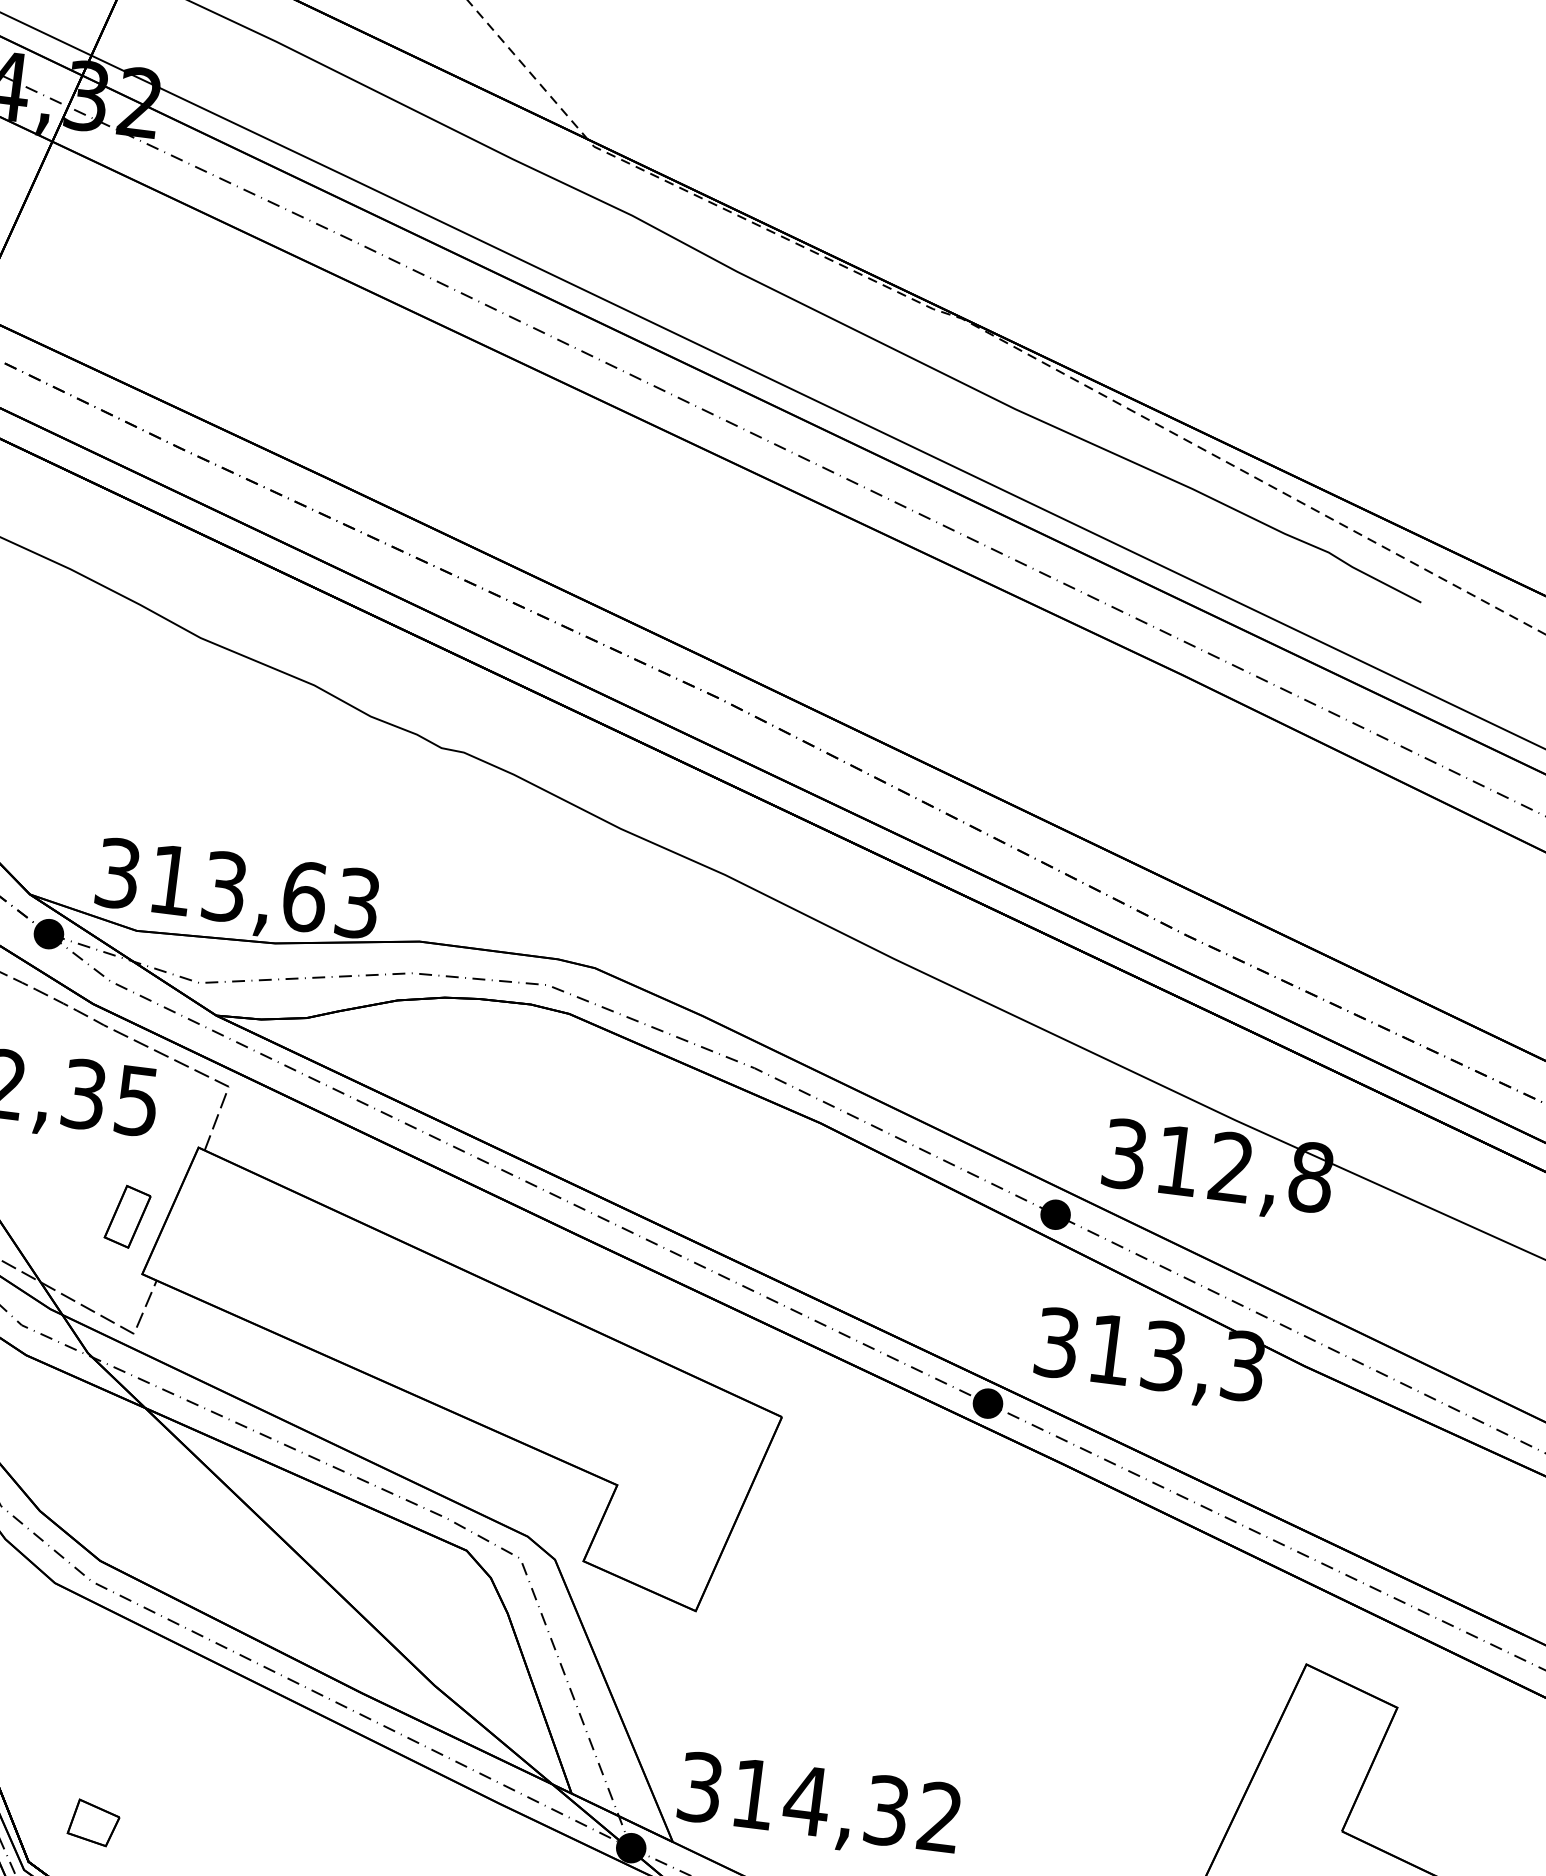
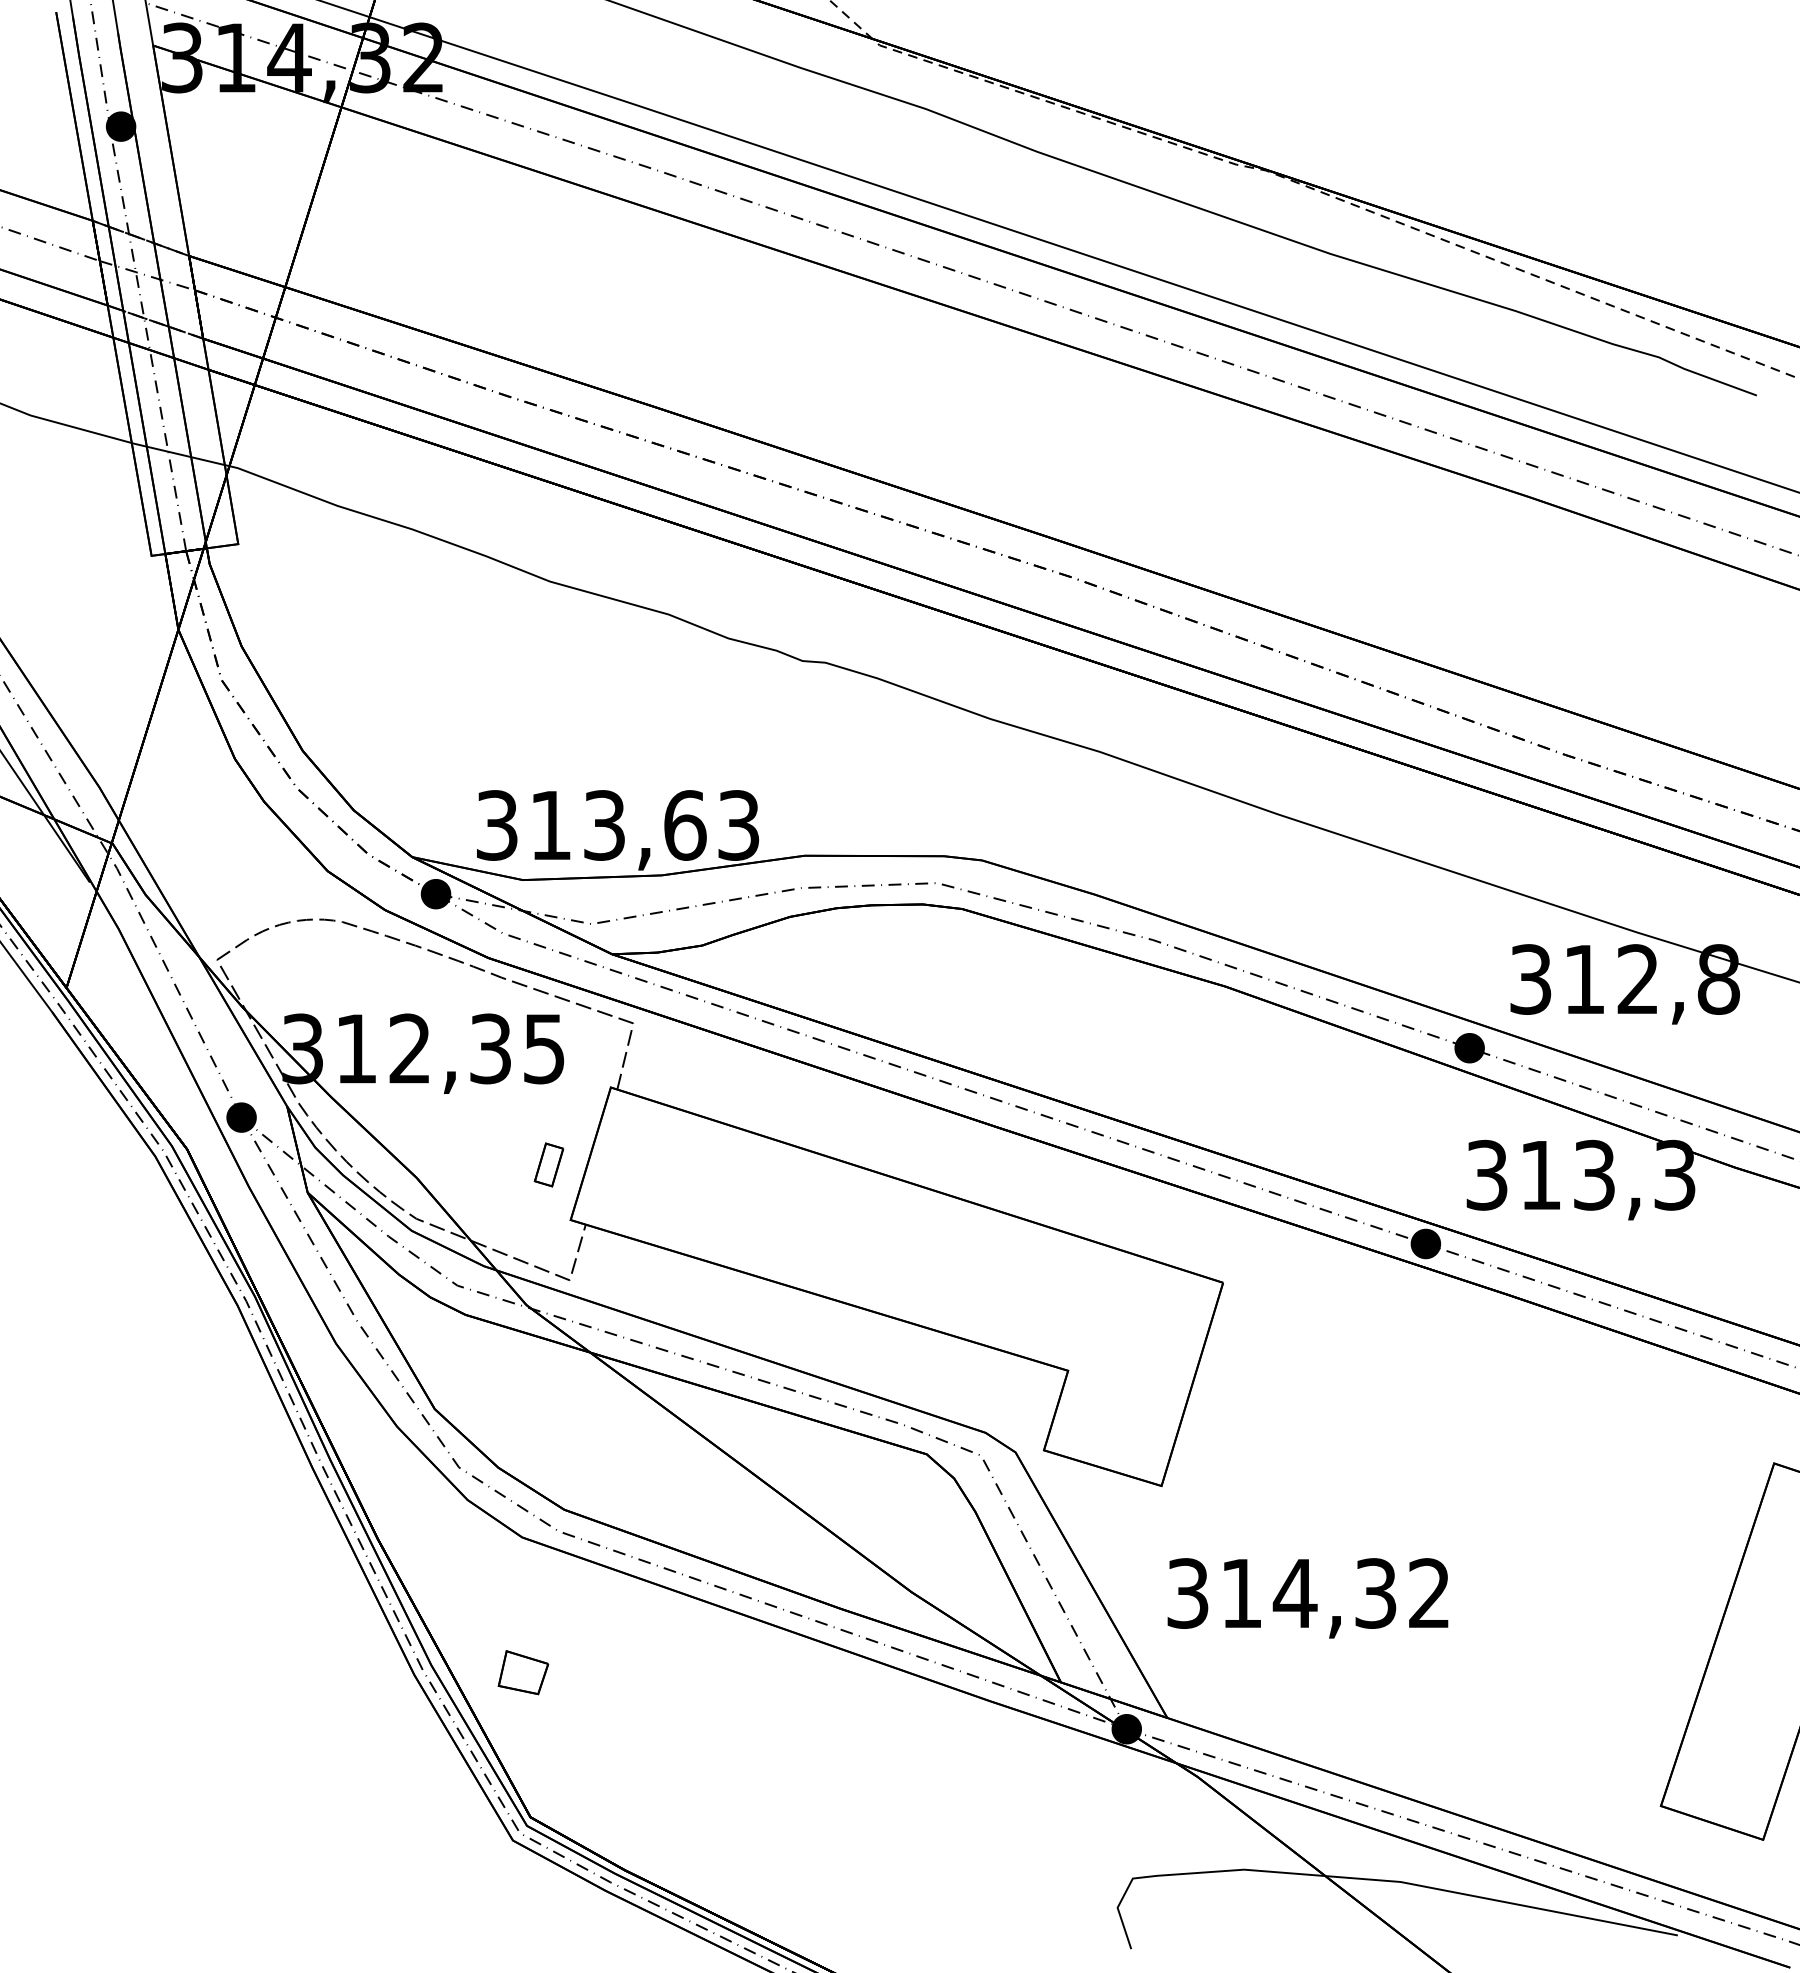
part: (127, 1216) -> (548, 1164), size x0.7
text: (818, 1807) -> (1307, 1598), moved
part: (93, 1822) -> (523, 1672), moved

